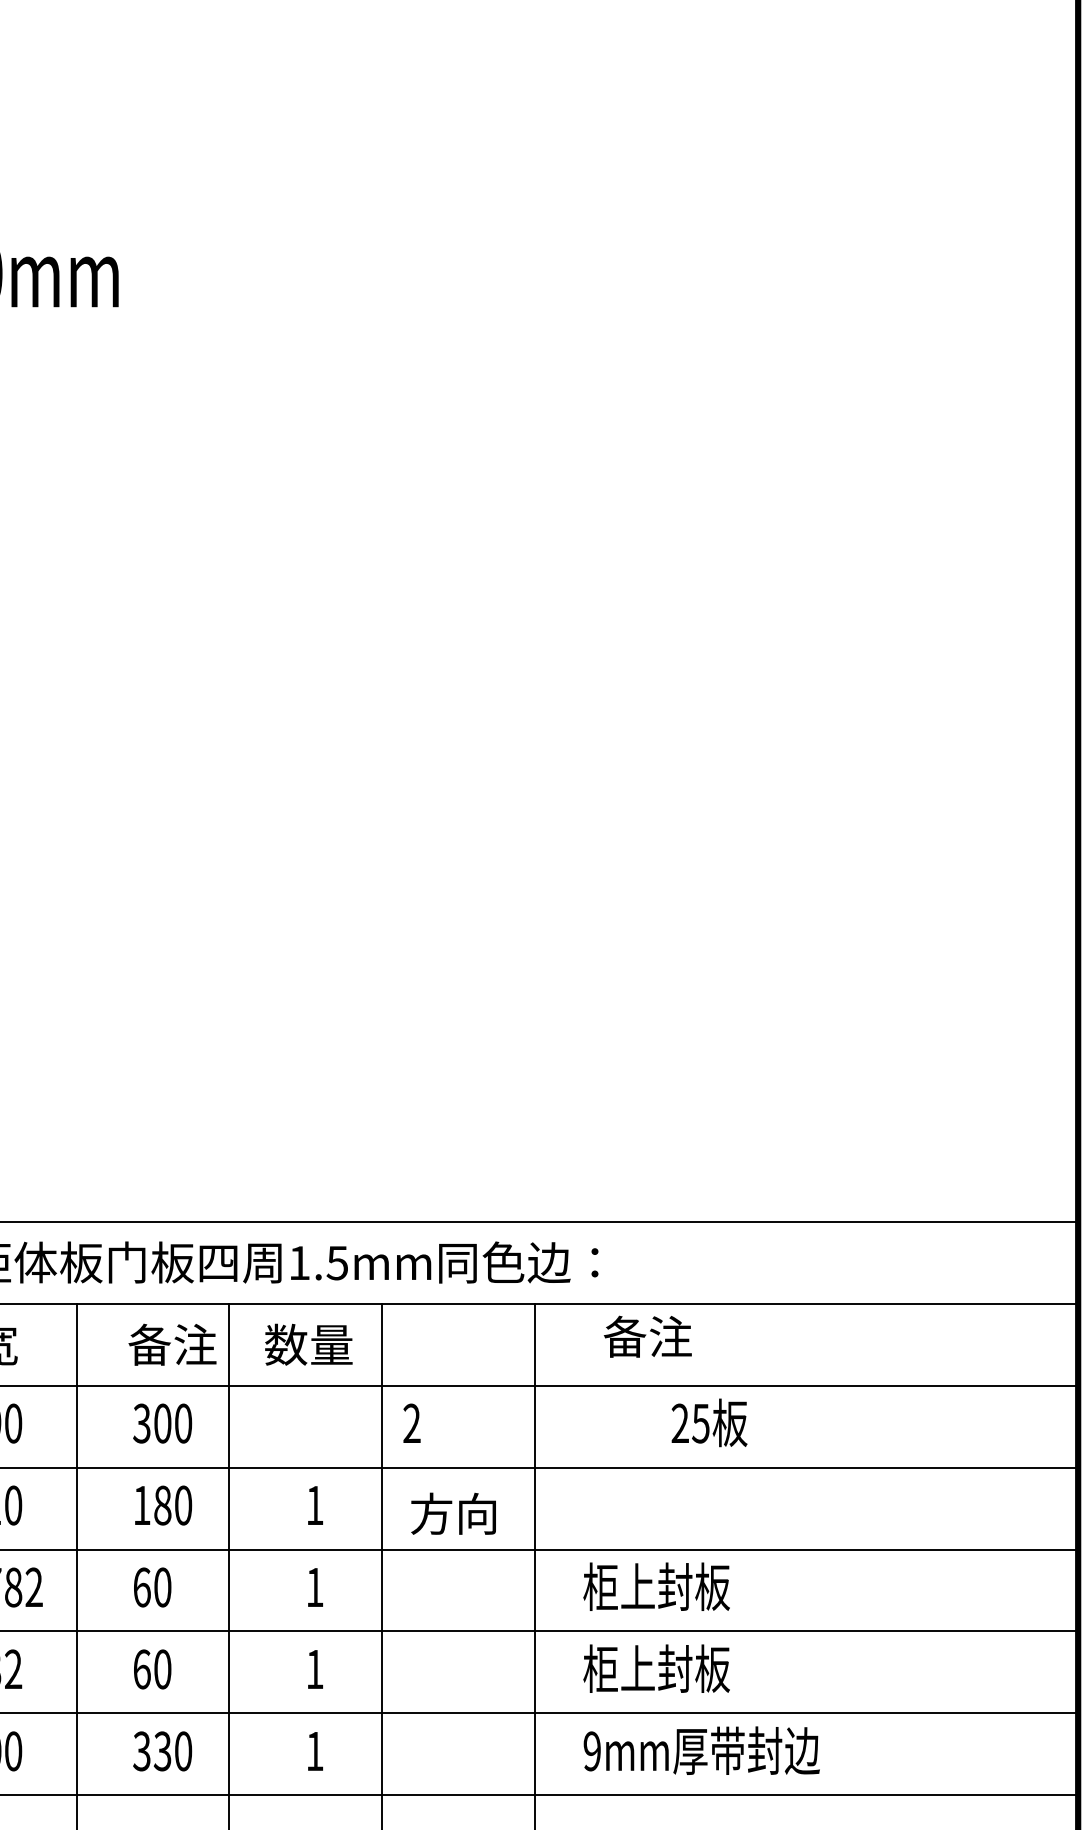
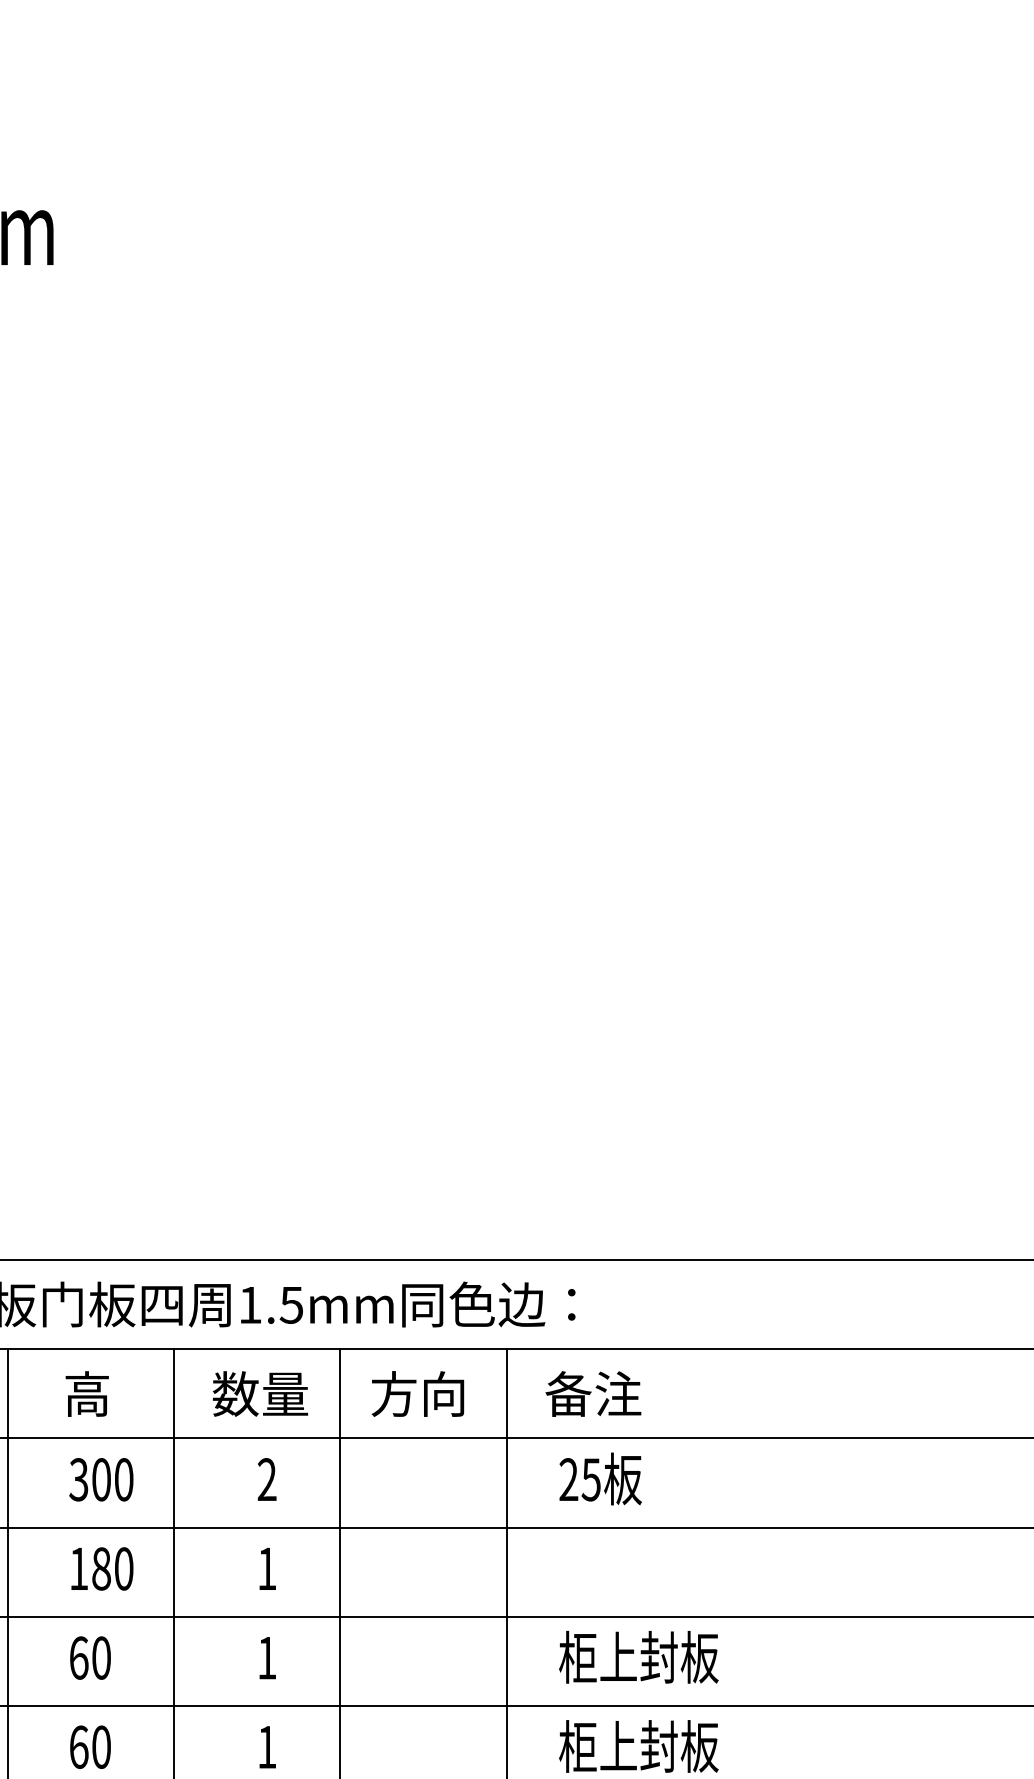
text: (647, 1336) -> (593, 1393), moved
text: (172, 1344) -> (112, 1393), 备注 -> 高
text: (411, 1422) -> (266, 1478), moved
text: (709, 1422) -> (600, 1478), moved
text: (453, 1513) -> (417, 1393), moved

